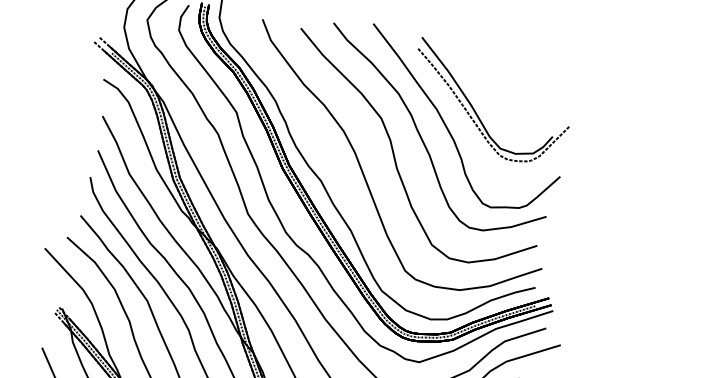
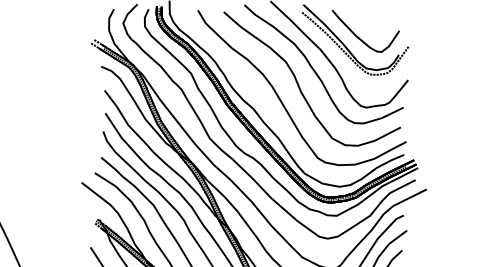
part: (497, 100) -> (359, 37), added

